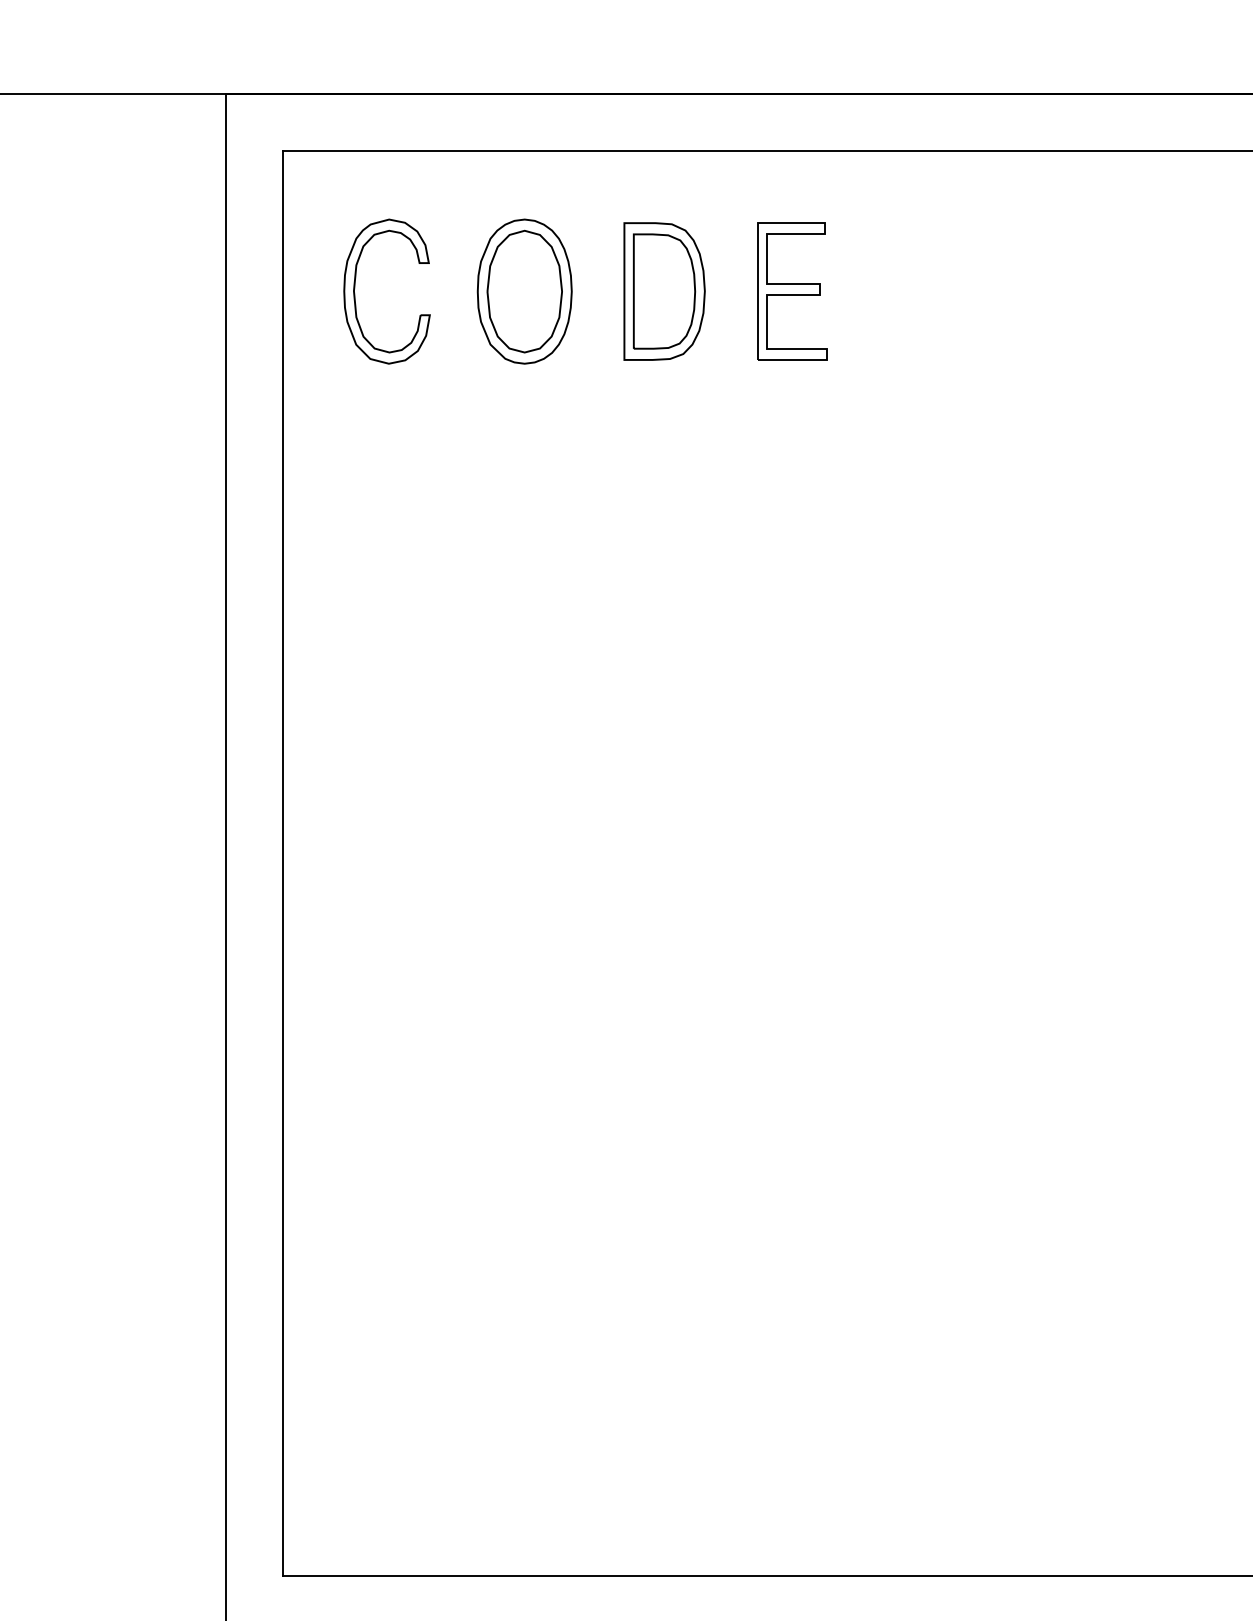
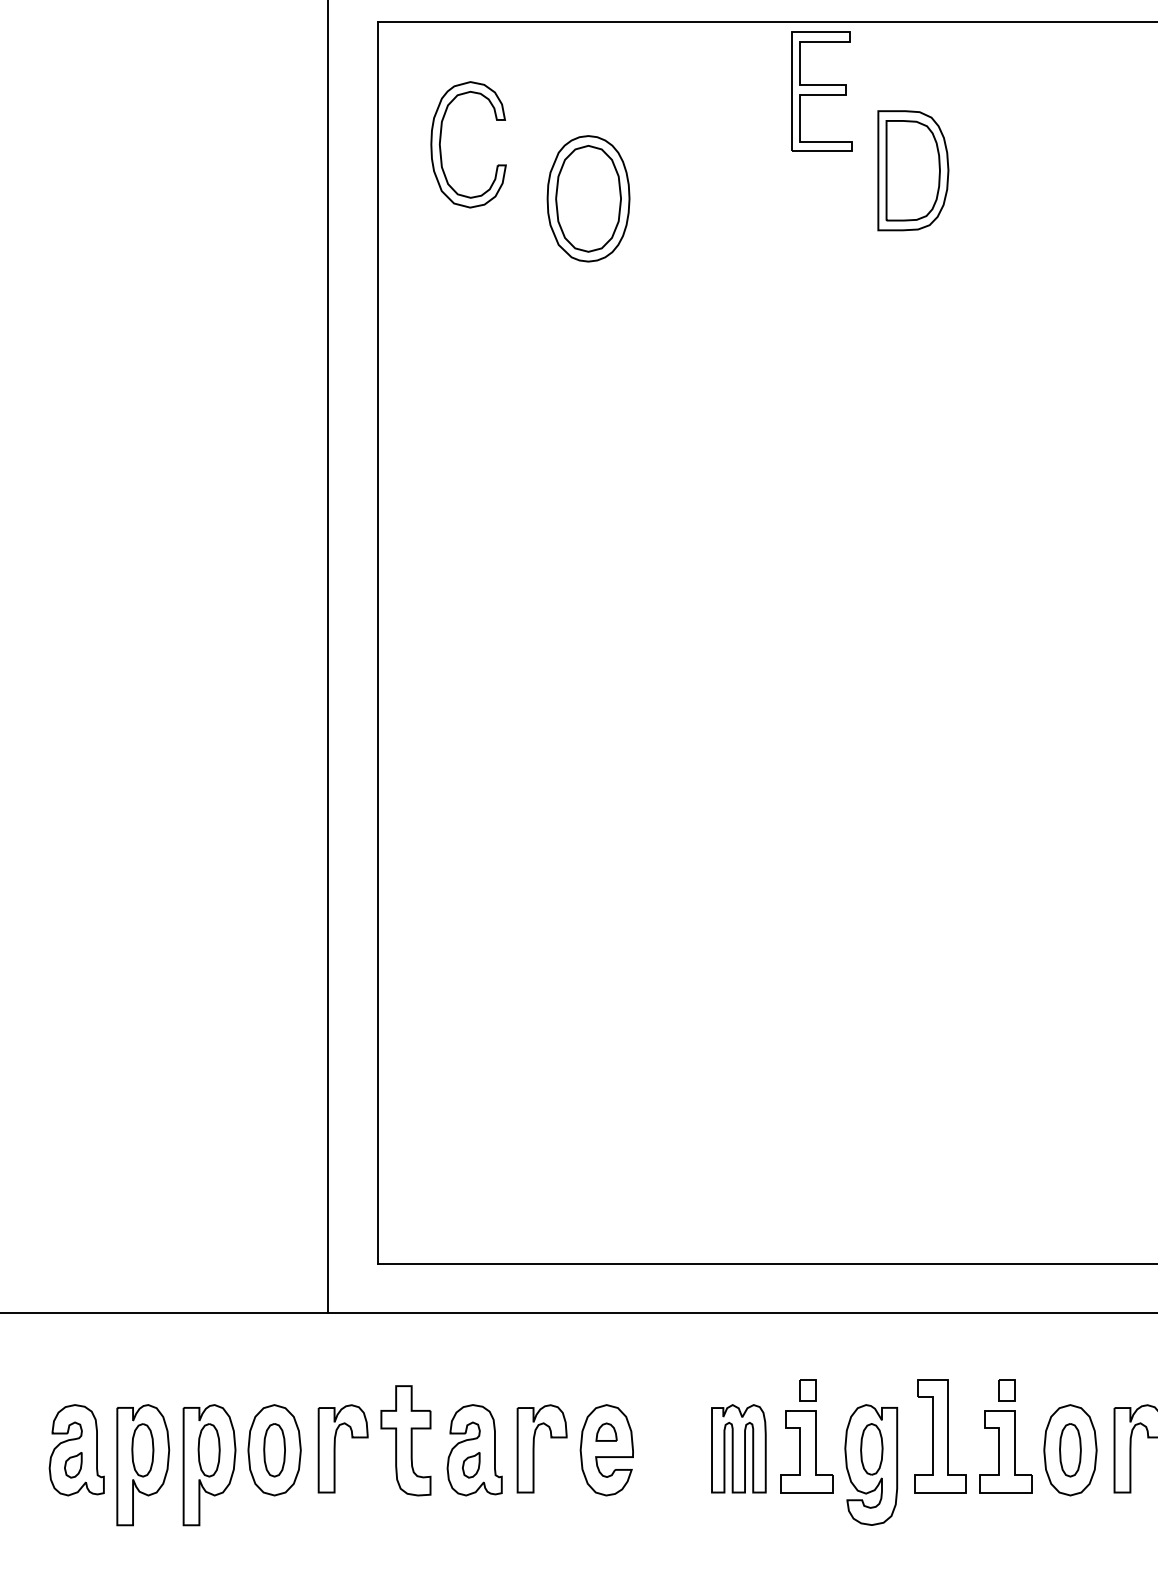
part: (524, 291) -> (588, 198), moved
part: (664, 291) -> (913, 170), moved
part: (792, 291) -> (821, 91), moved

